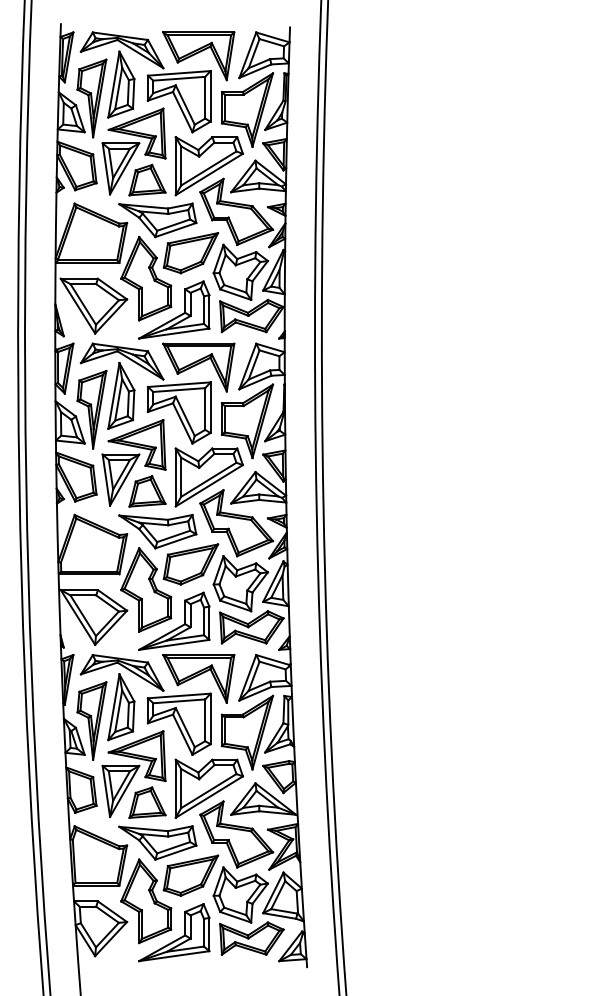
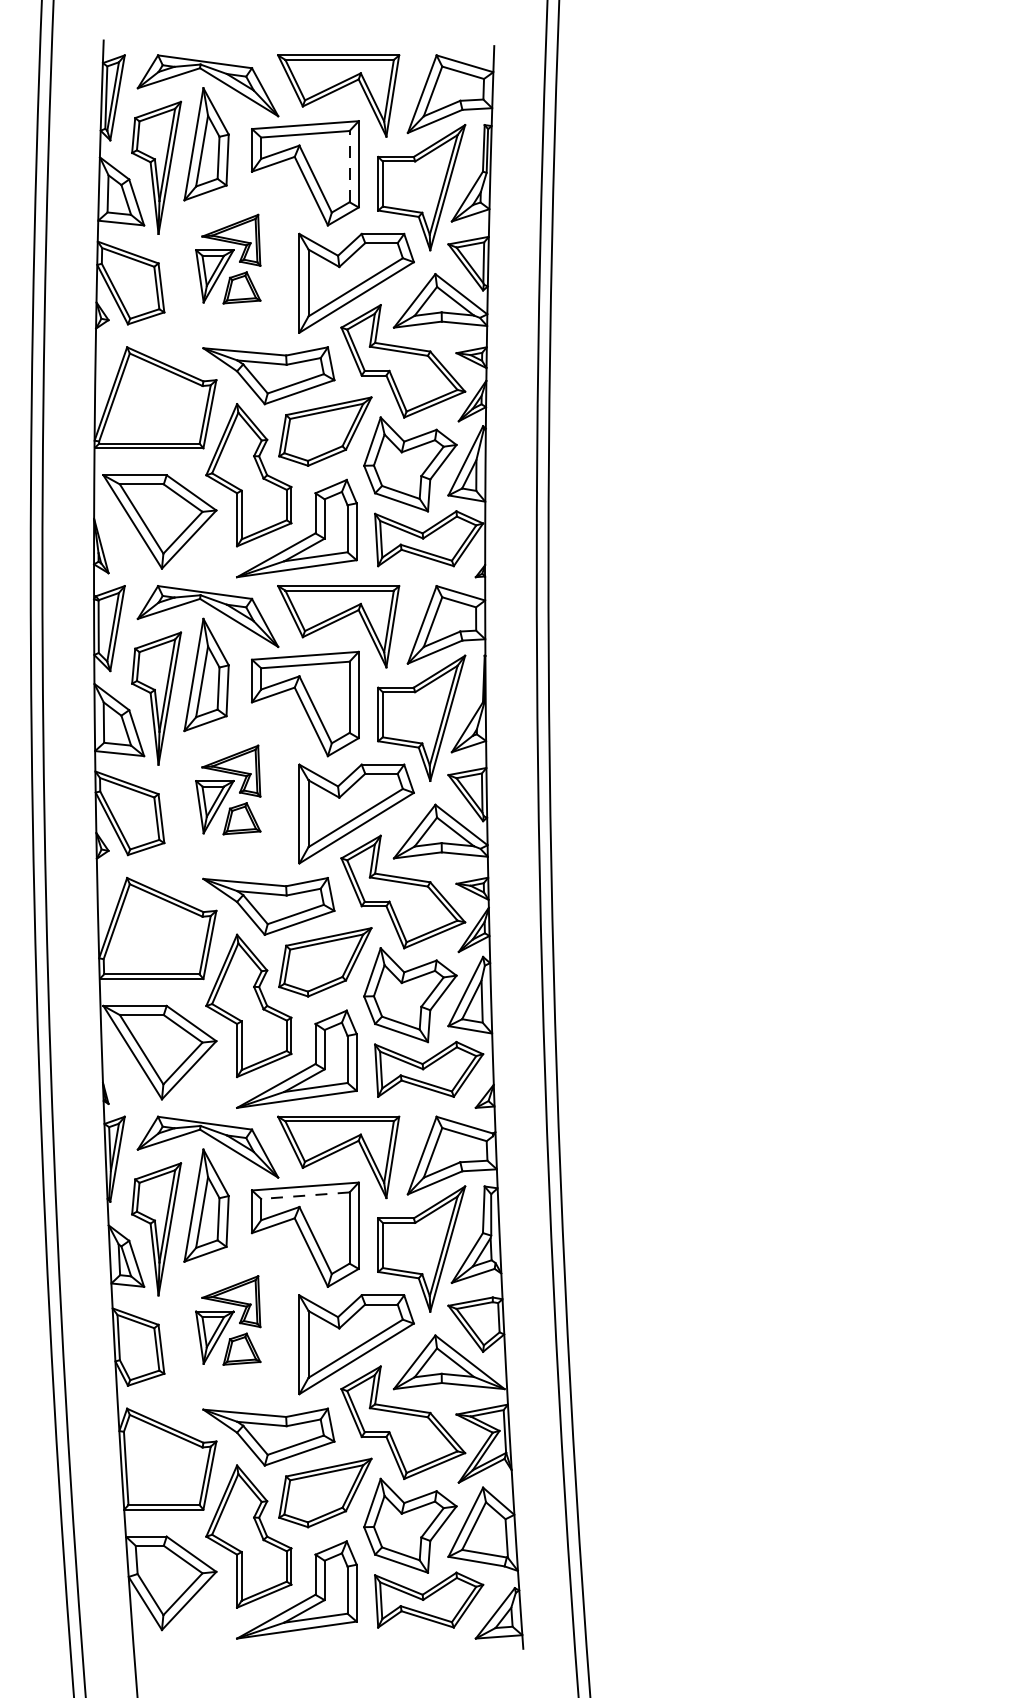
line: (205, 97) -> (350, 166), solid -> dashed
part: (133, 151) -> (227, 258), size x0.6
part: (133, 463) -> (227, 790), size x0.6
line: (178, 701) -> (304, 1195), solid -> dashed
part: (133, 774) -> (227, 1320), size x0.6

